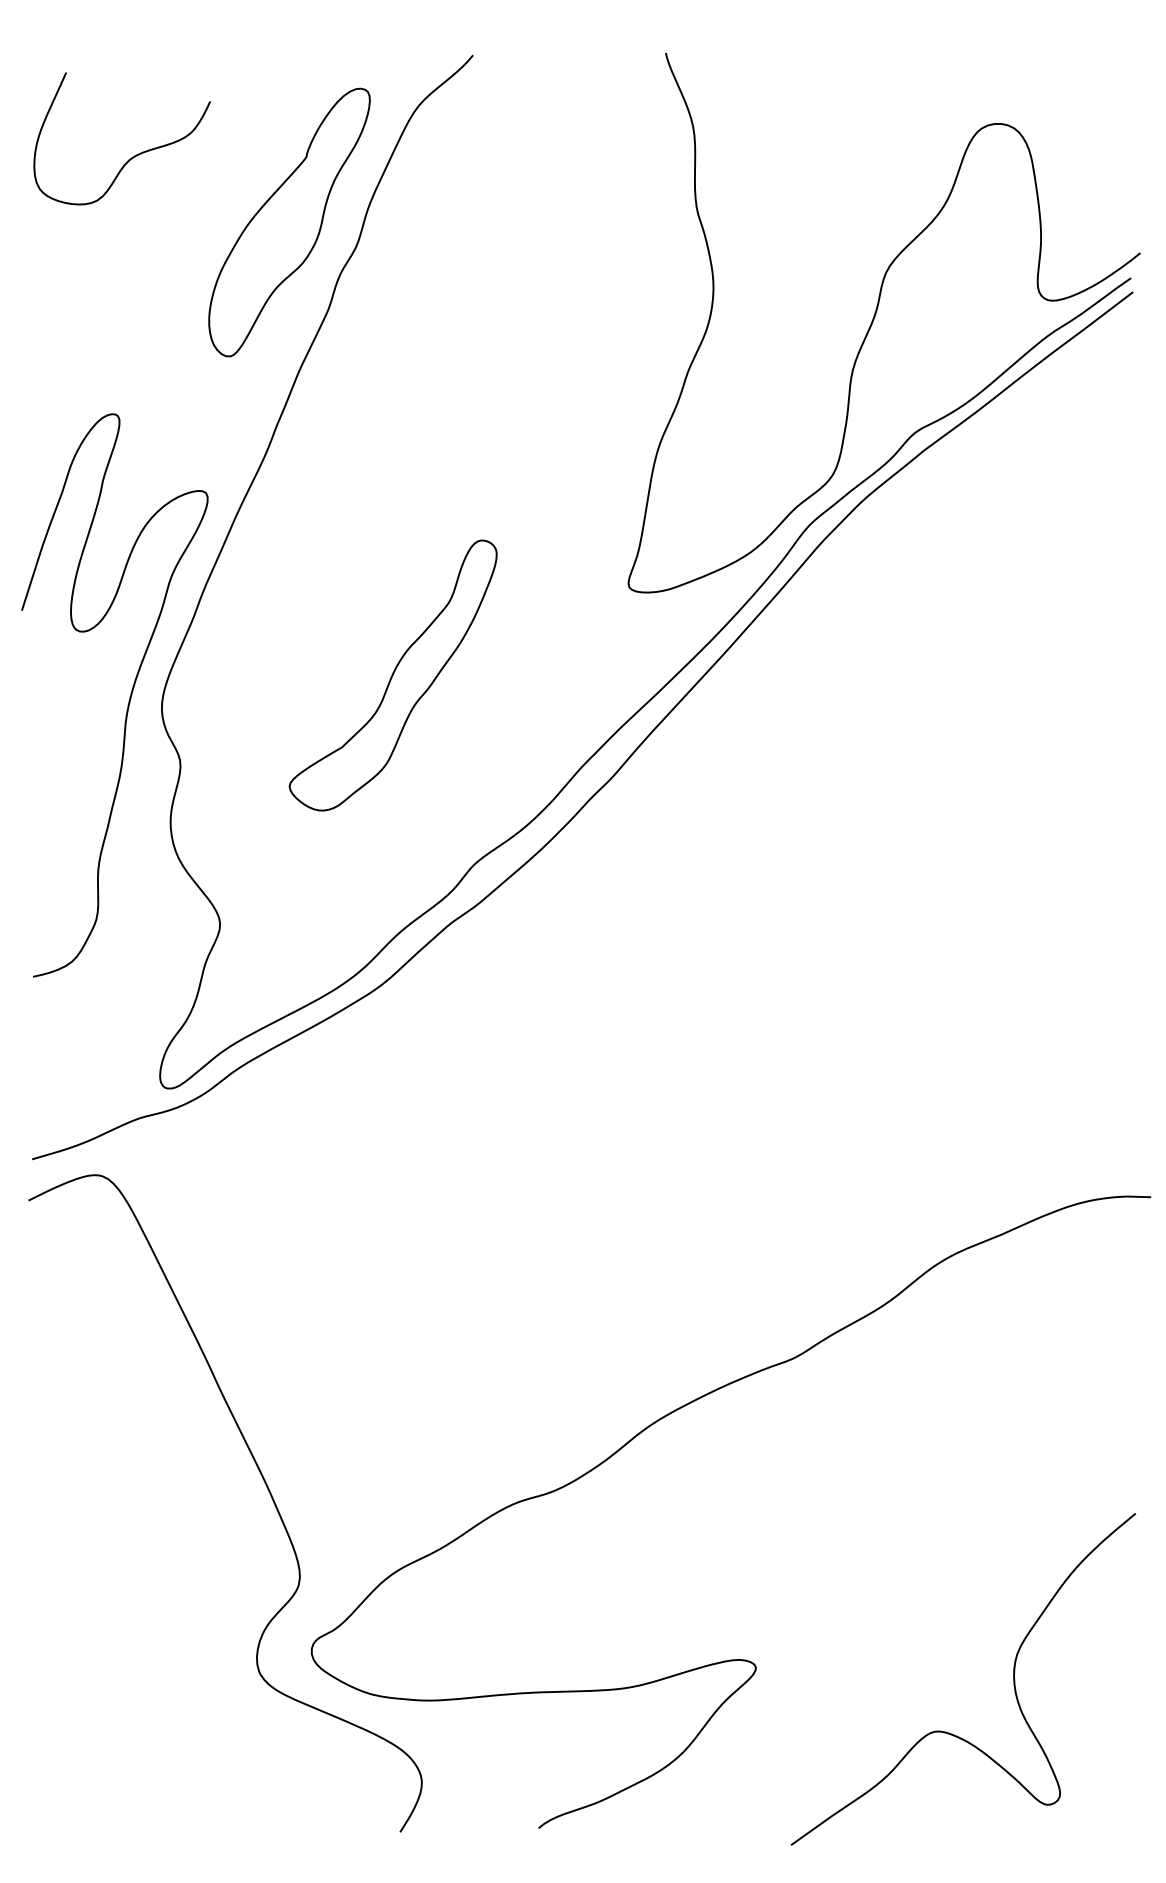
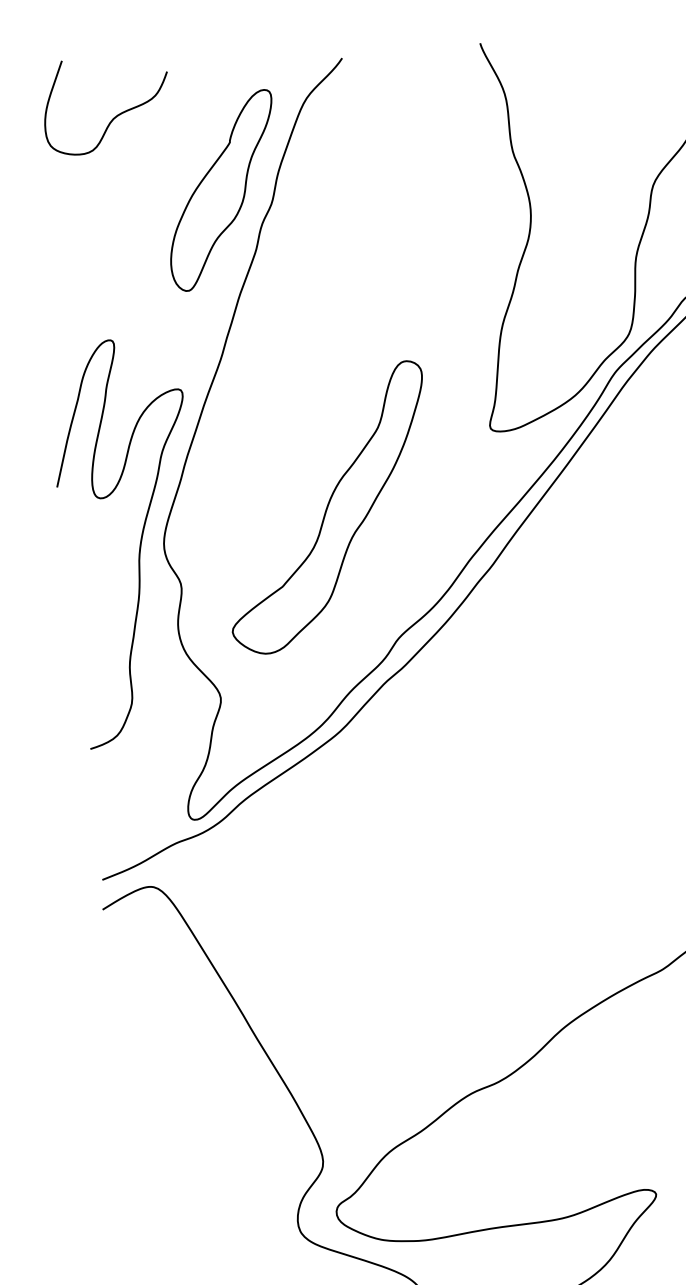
curve: (132, 156) -> (115, 116), moved
part: (392, 675) -> (327, 508), size x1.43

